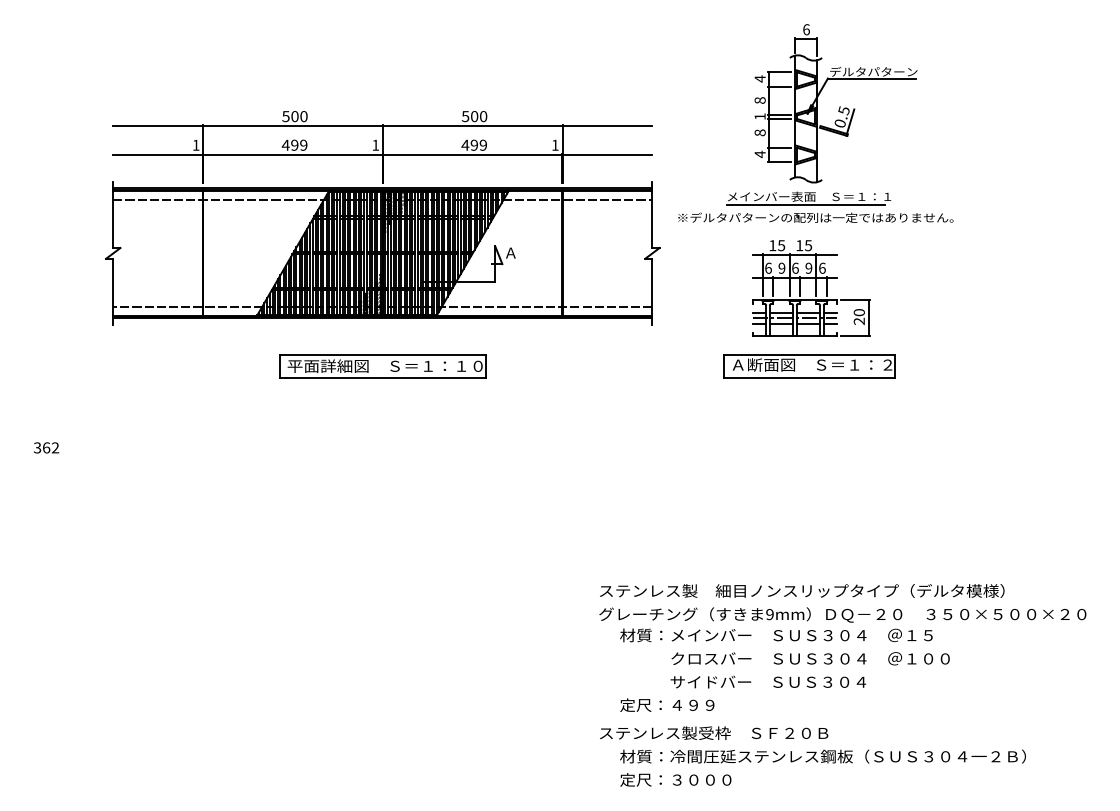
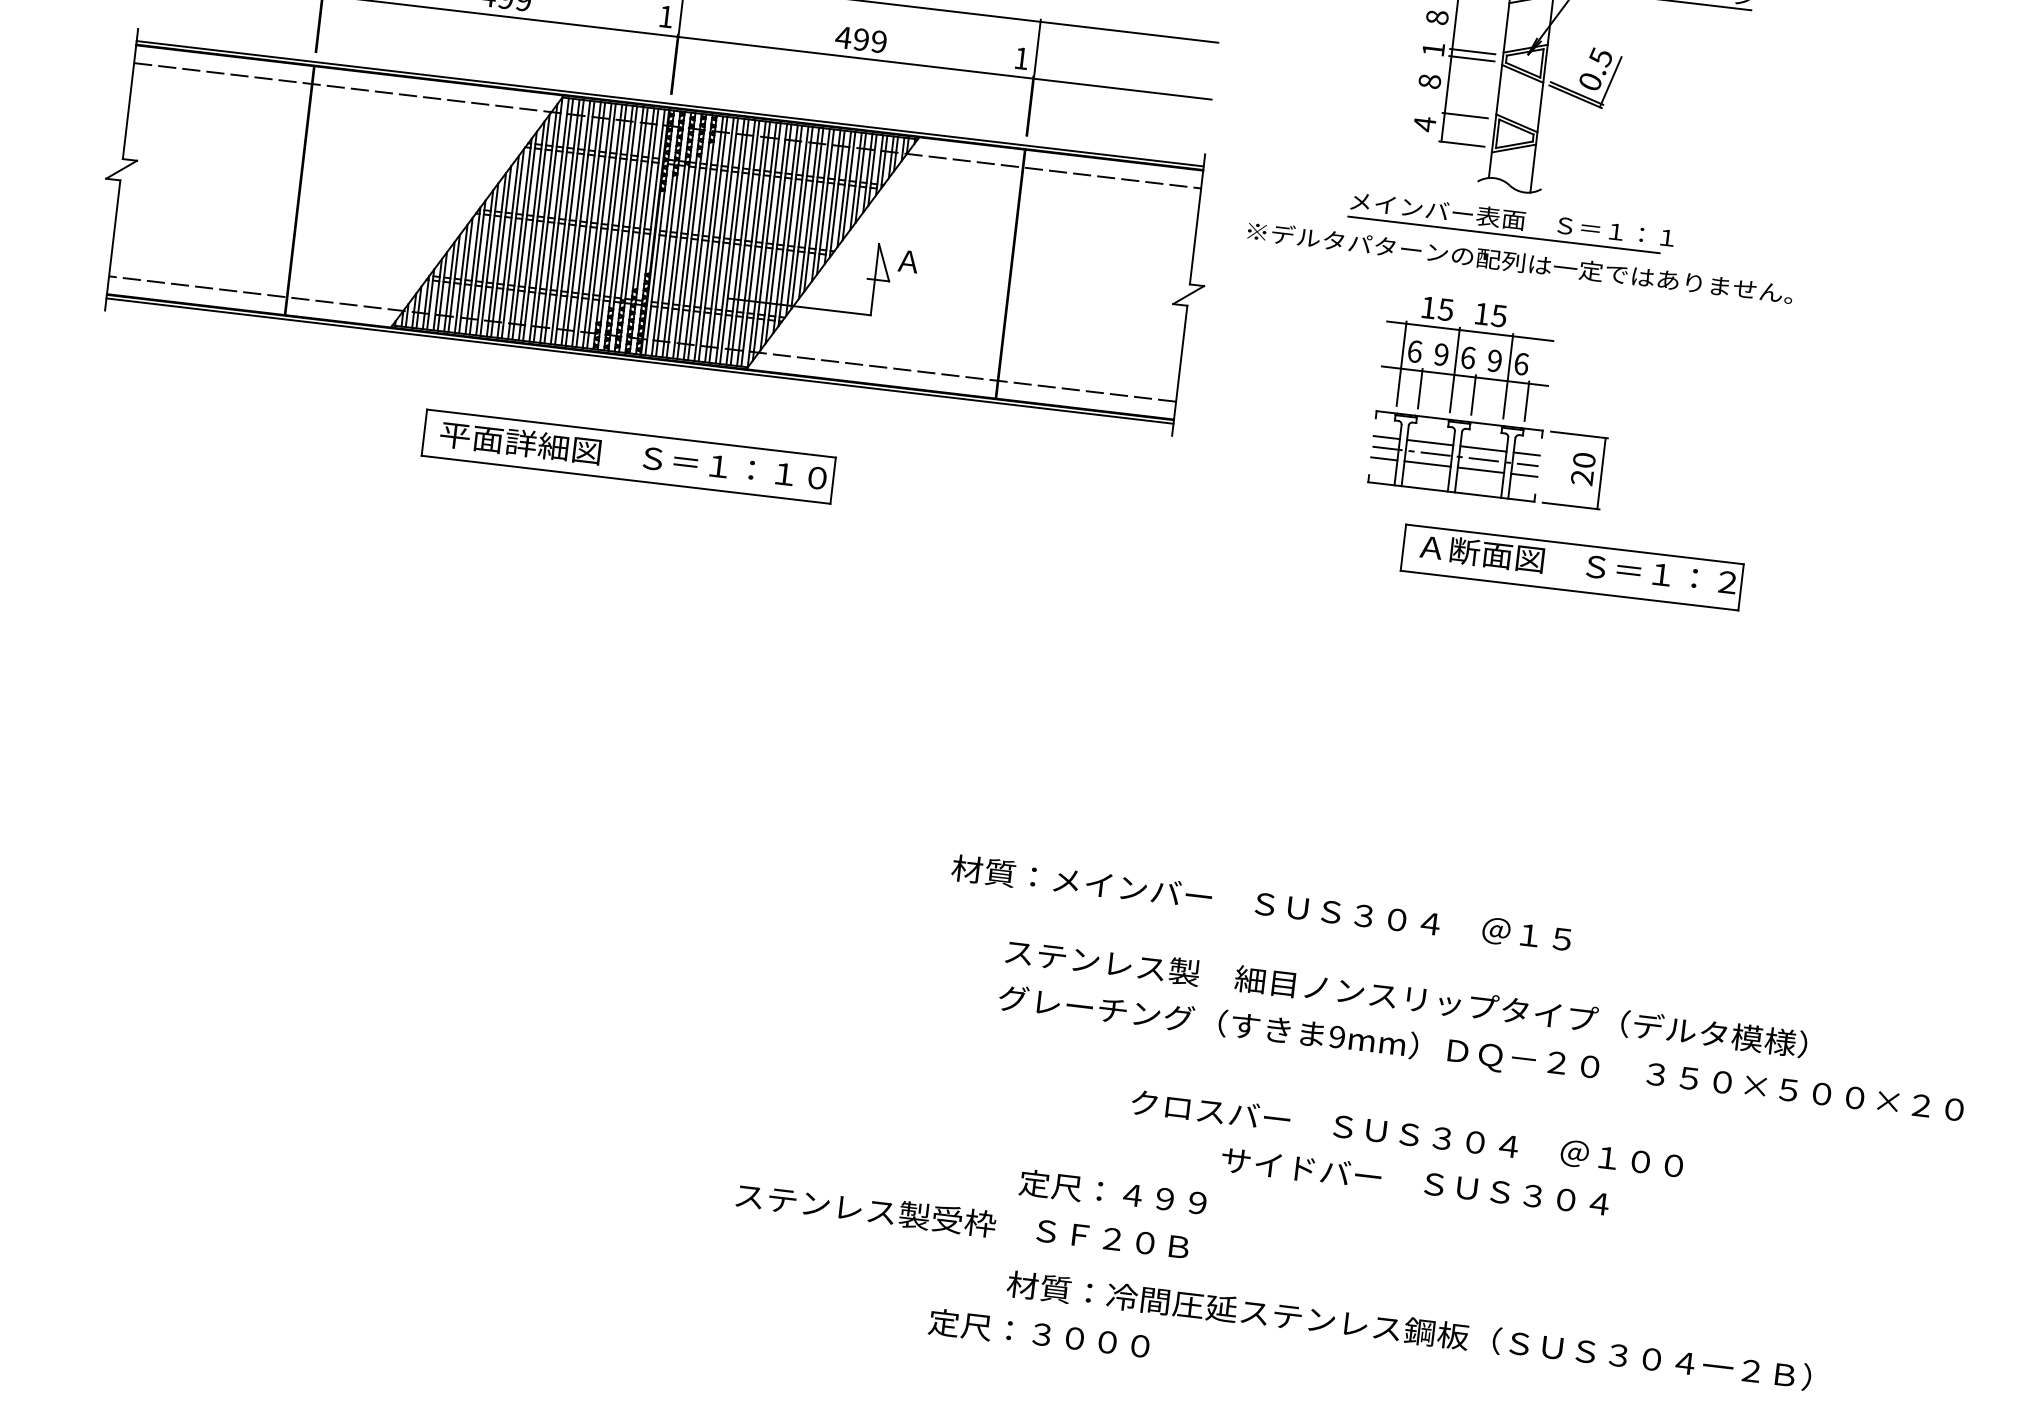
part: (809, 366) -> (1572, 567), moved
text: (776, 635) -> (1261, 903), moved
text: (768, 681) -> (1415, 1180), moved
text: (714, 732) -> (963, 1219), moved
text: (675, 779) -> (1038, 1333), moved

